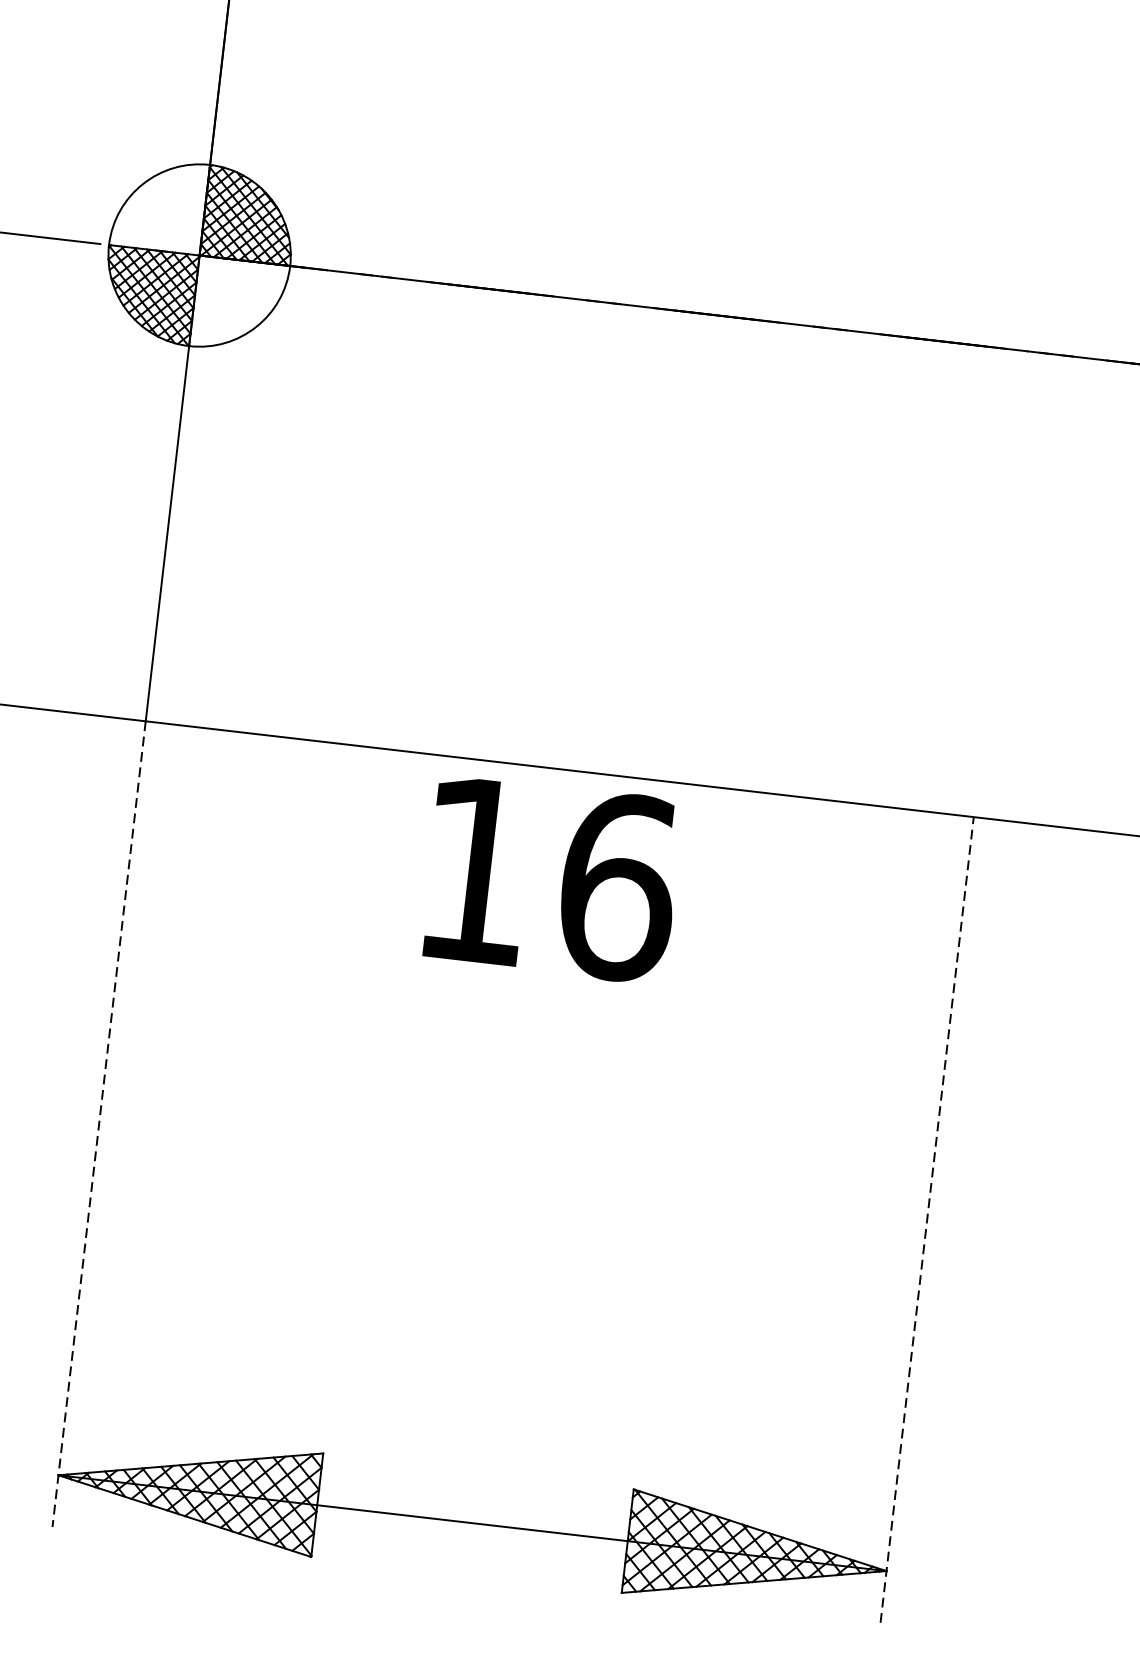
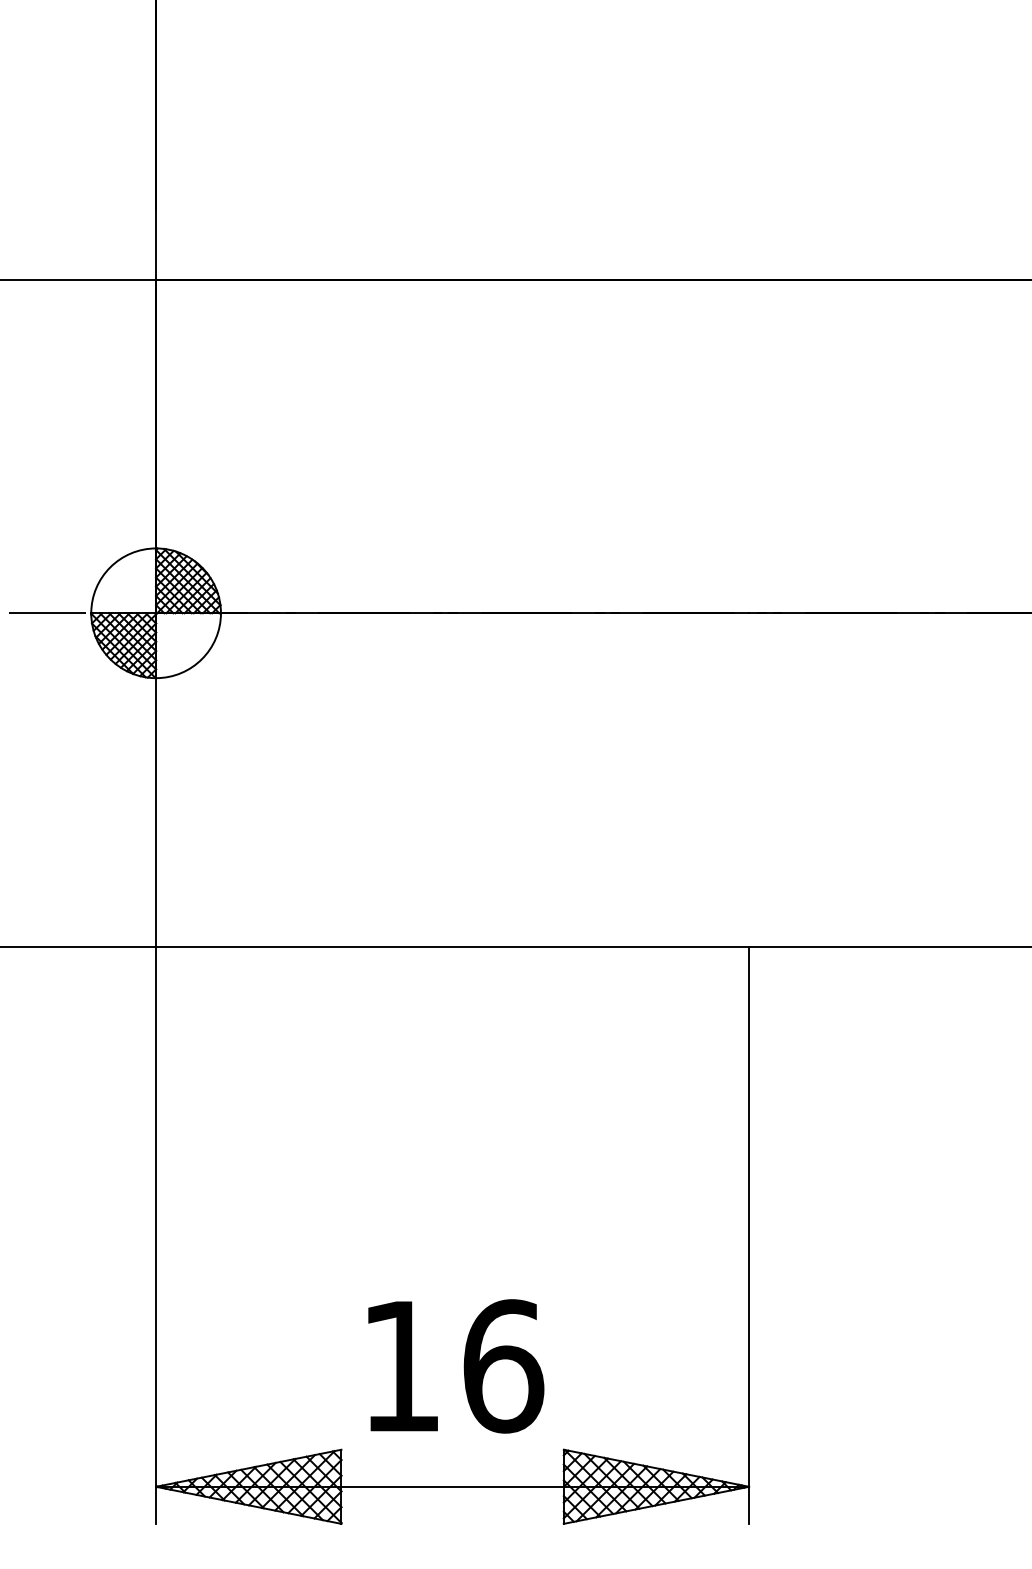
text: (552, 879) -> (456, 1366), moved
line: (99, 1124) -> (156, 1235), dashed -> solid
line: (927, 1220) -> (749, 1235), dashed -> solid

